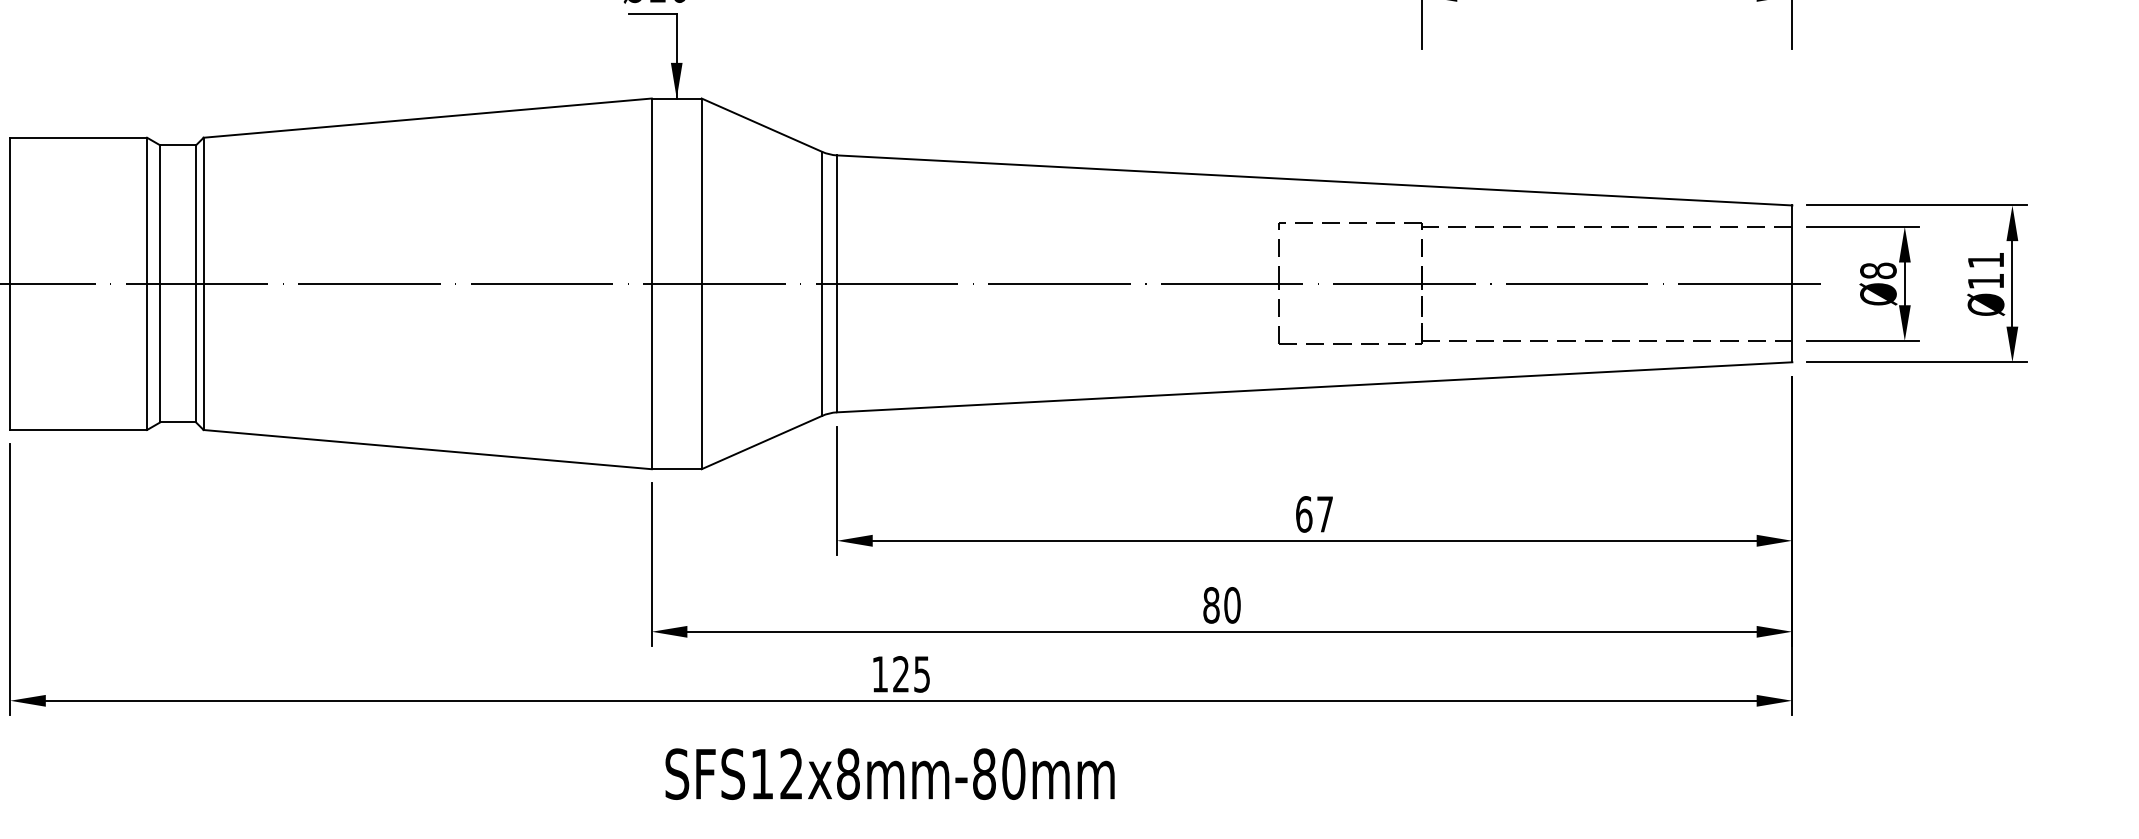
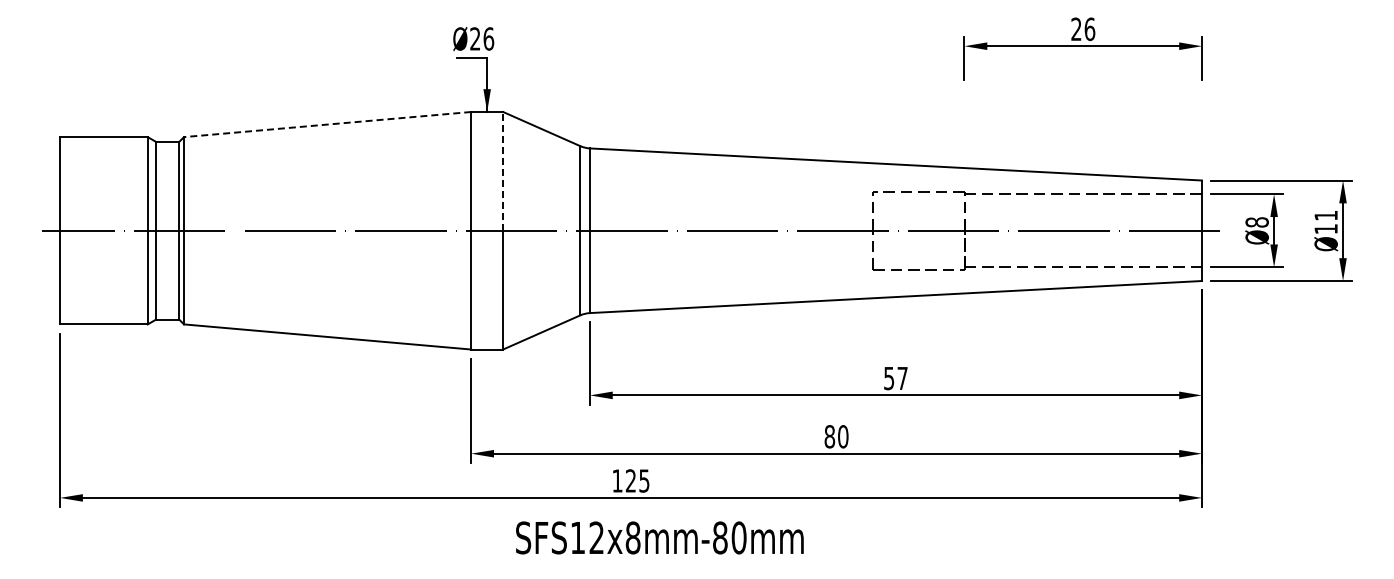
line: (427, 118) -> (327, 124), solid -> dashed
line: (702, 189) -> (503, 170), solid -> dashed
text: (1304, 514) -> (889, 378), 67 -> 57
text: (889, 773) -> (659, 537), moved

